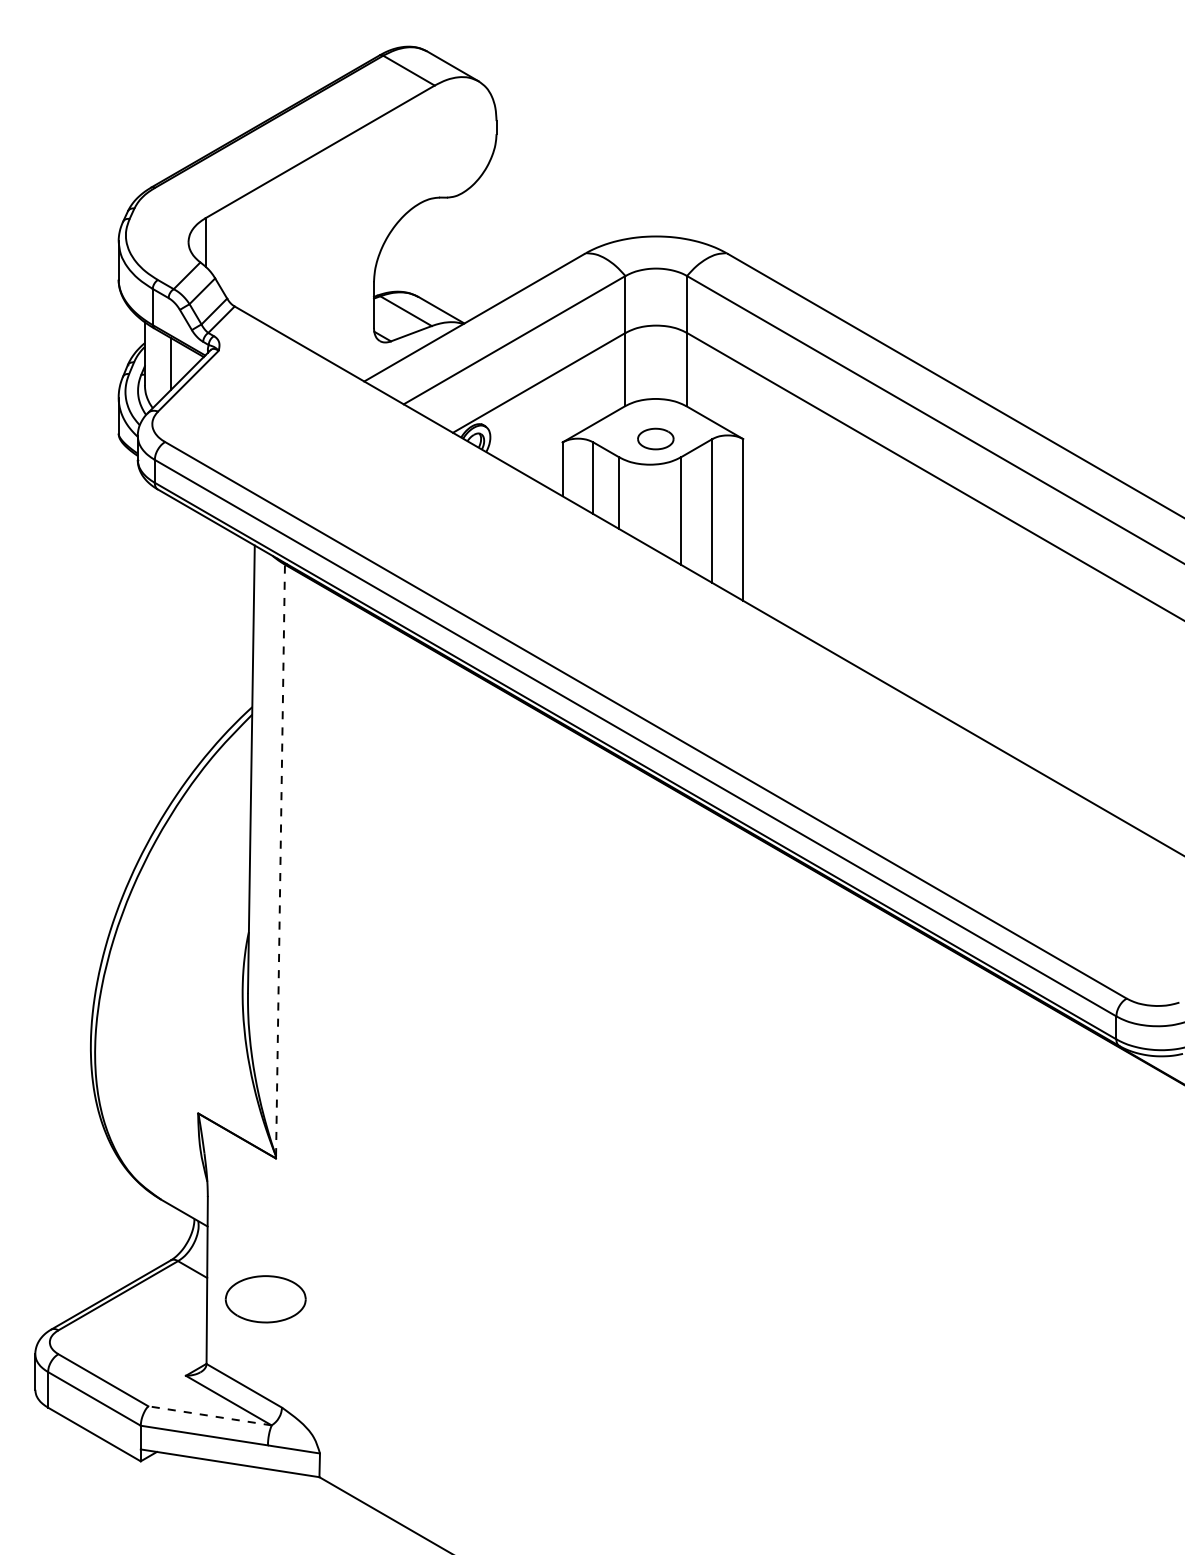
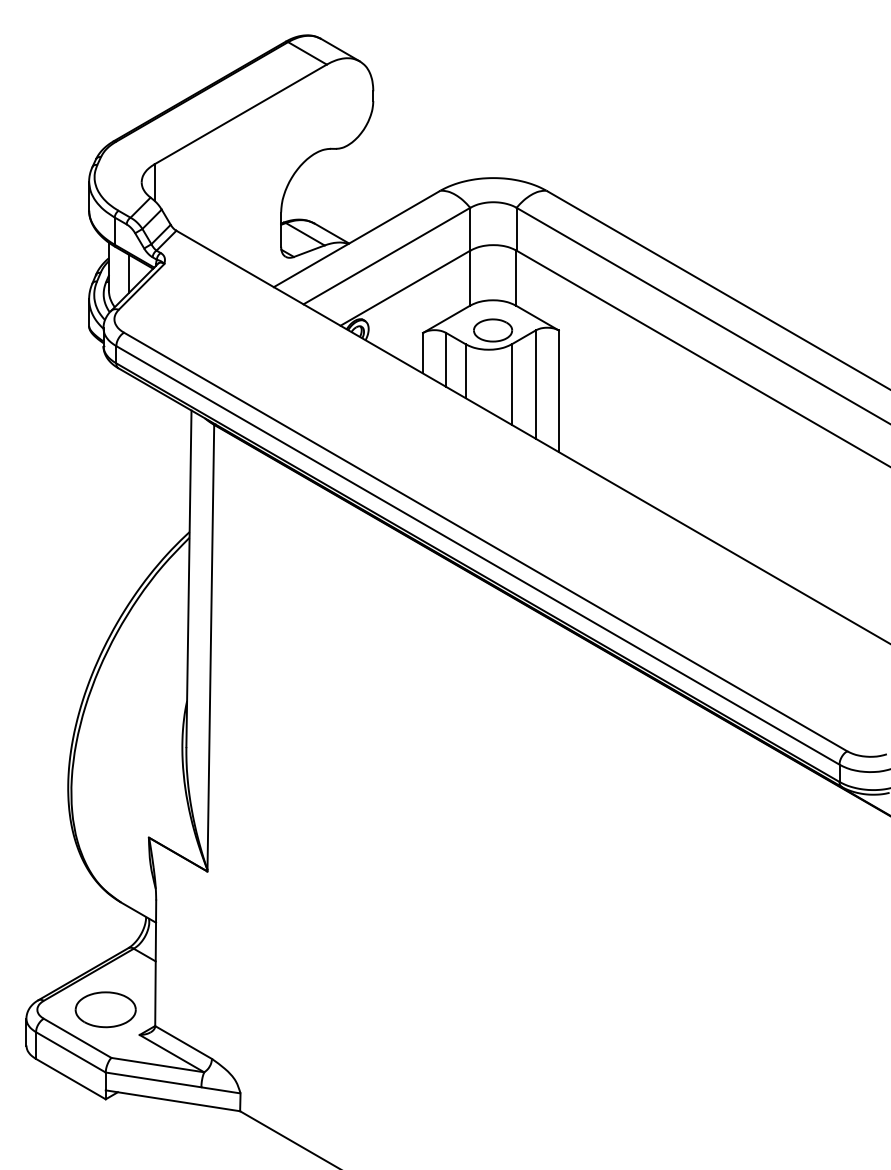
part: (655, 438) -> (492, 330), size x1.43
line: (280, 860) -> (210, 647), dashed -> solid
part: (265, 1299) -> (105, 1009), moved
line: (209, 1415) -> (157, 1064), dashed -> solid

